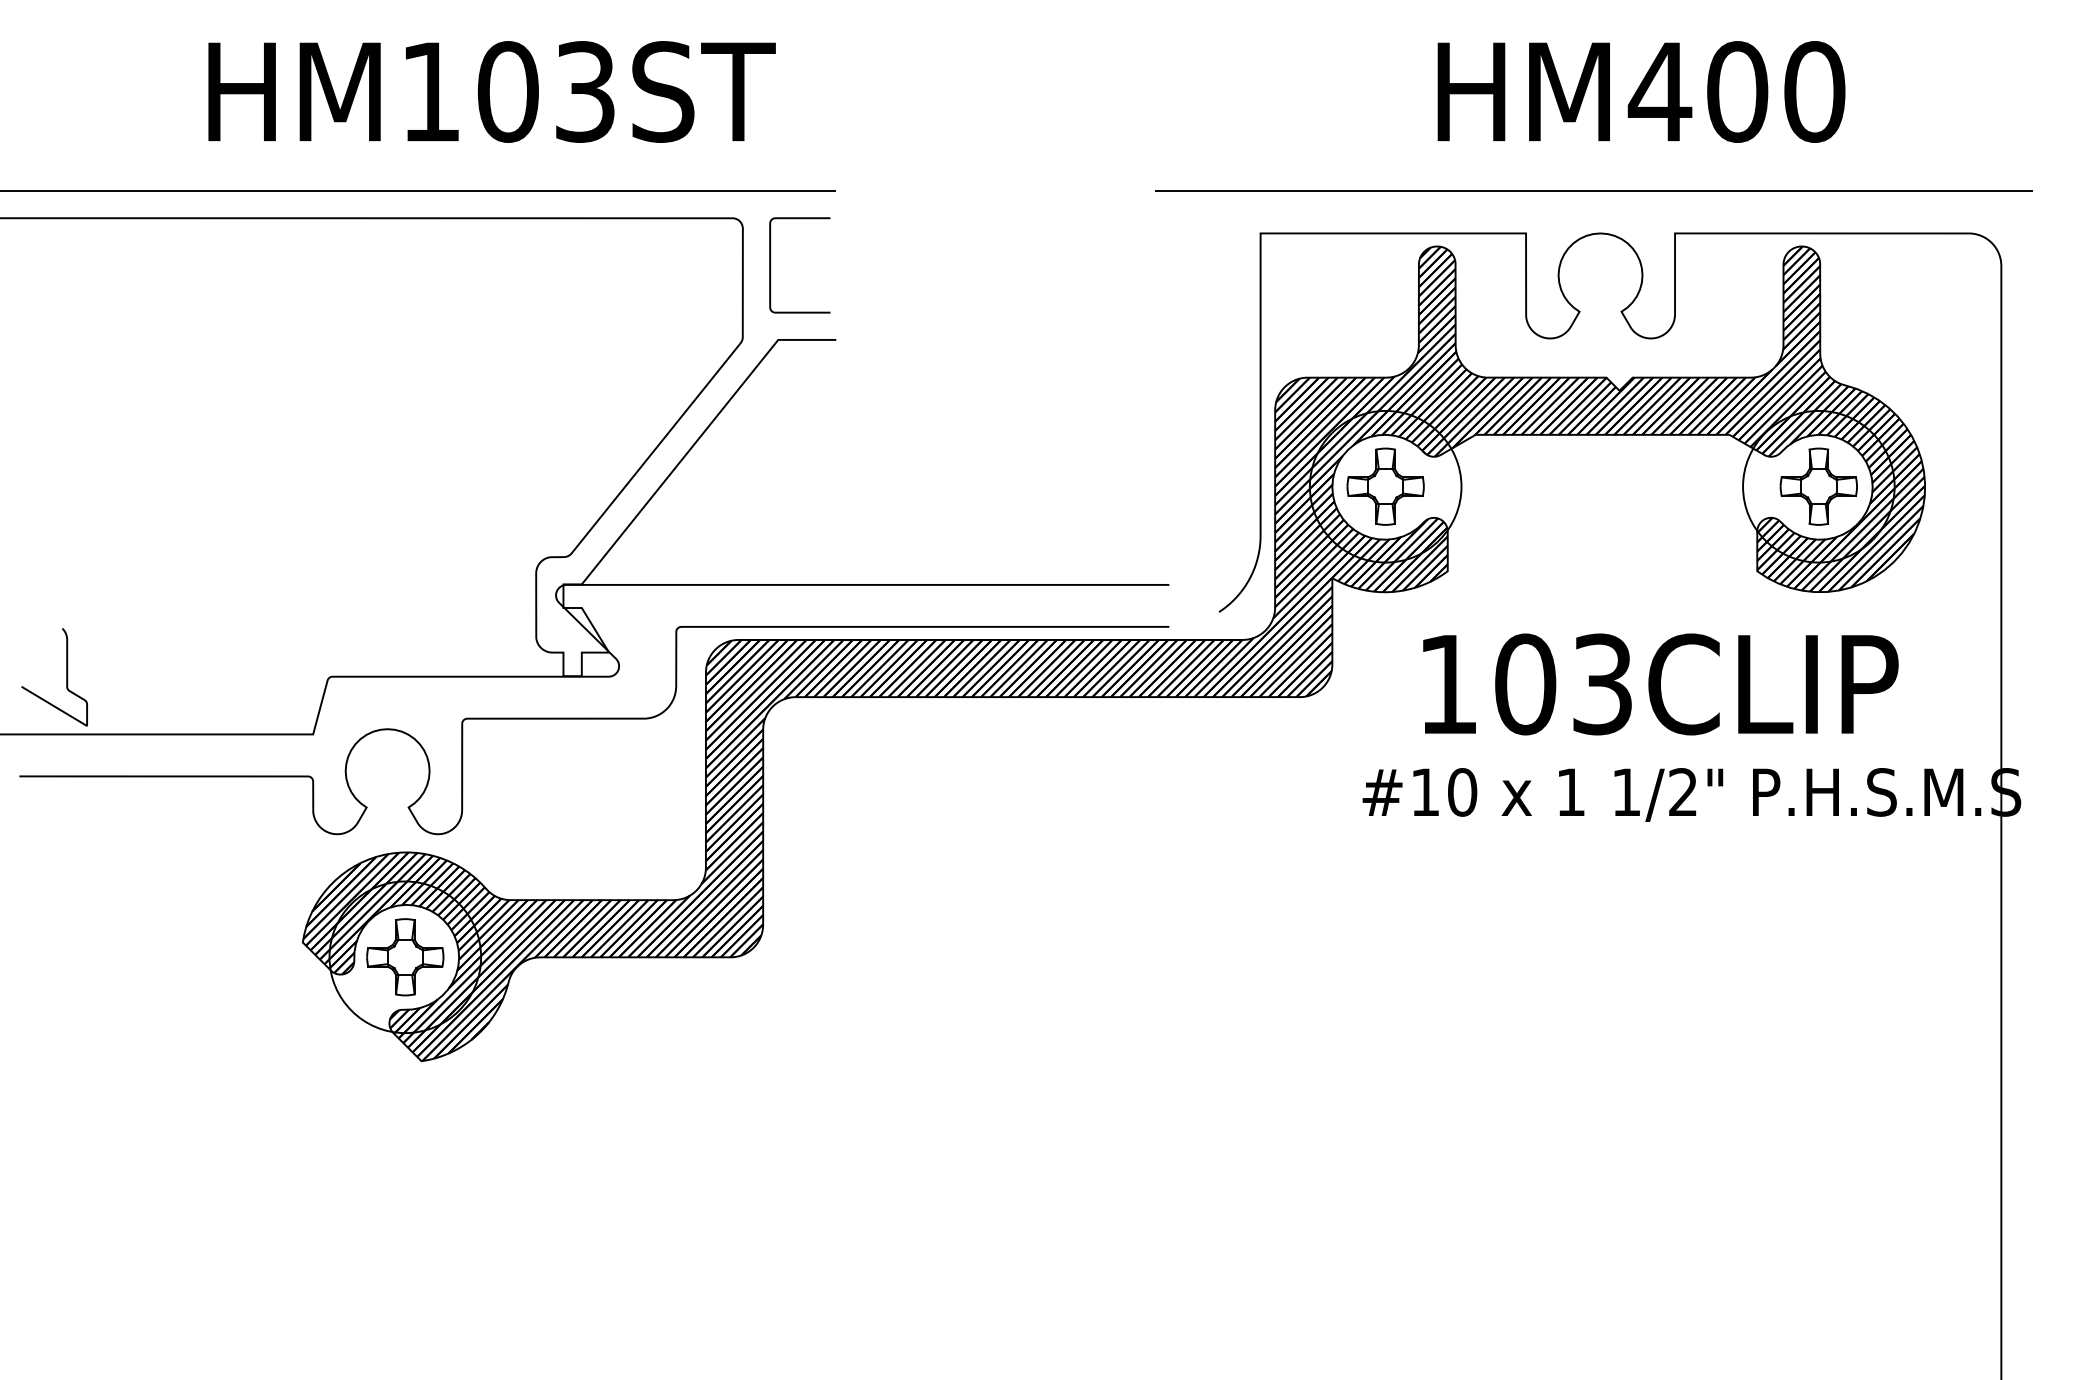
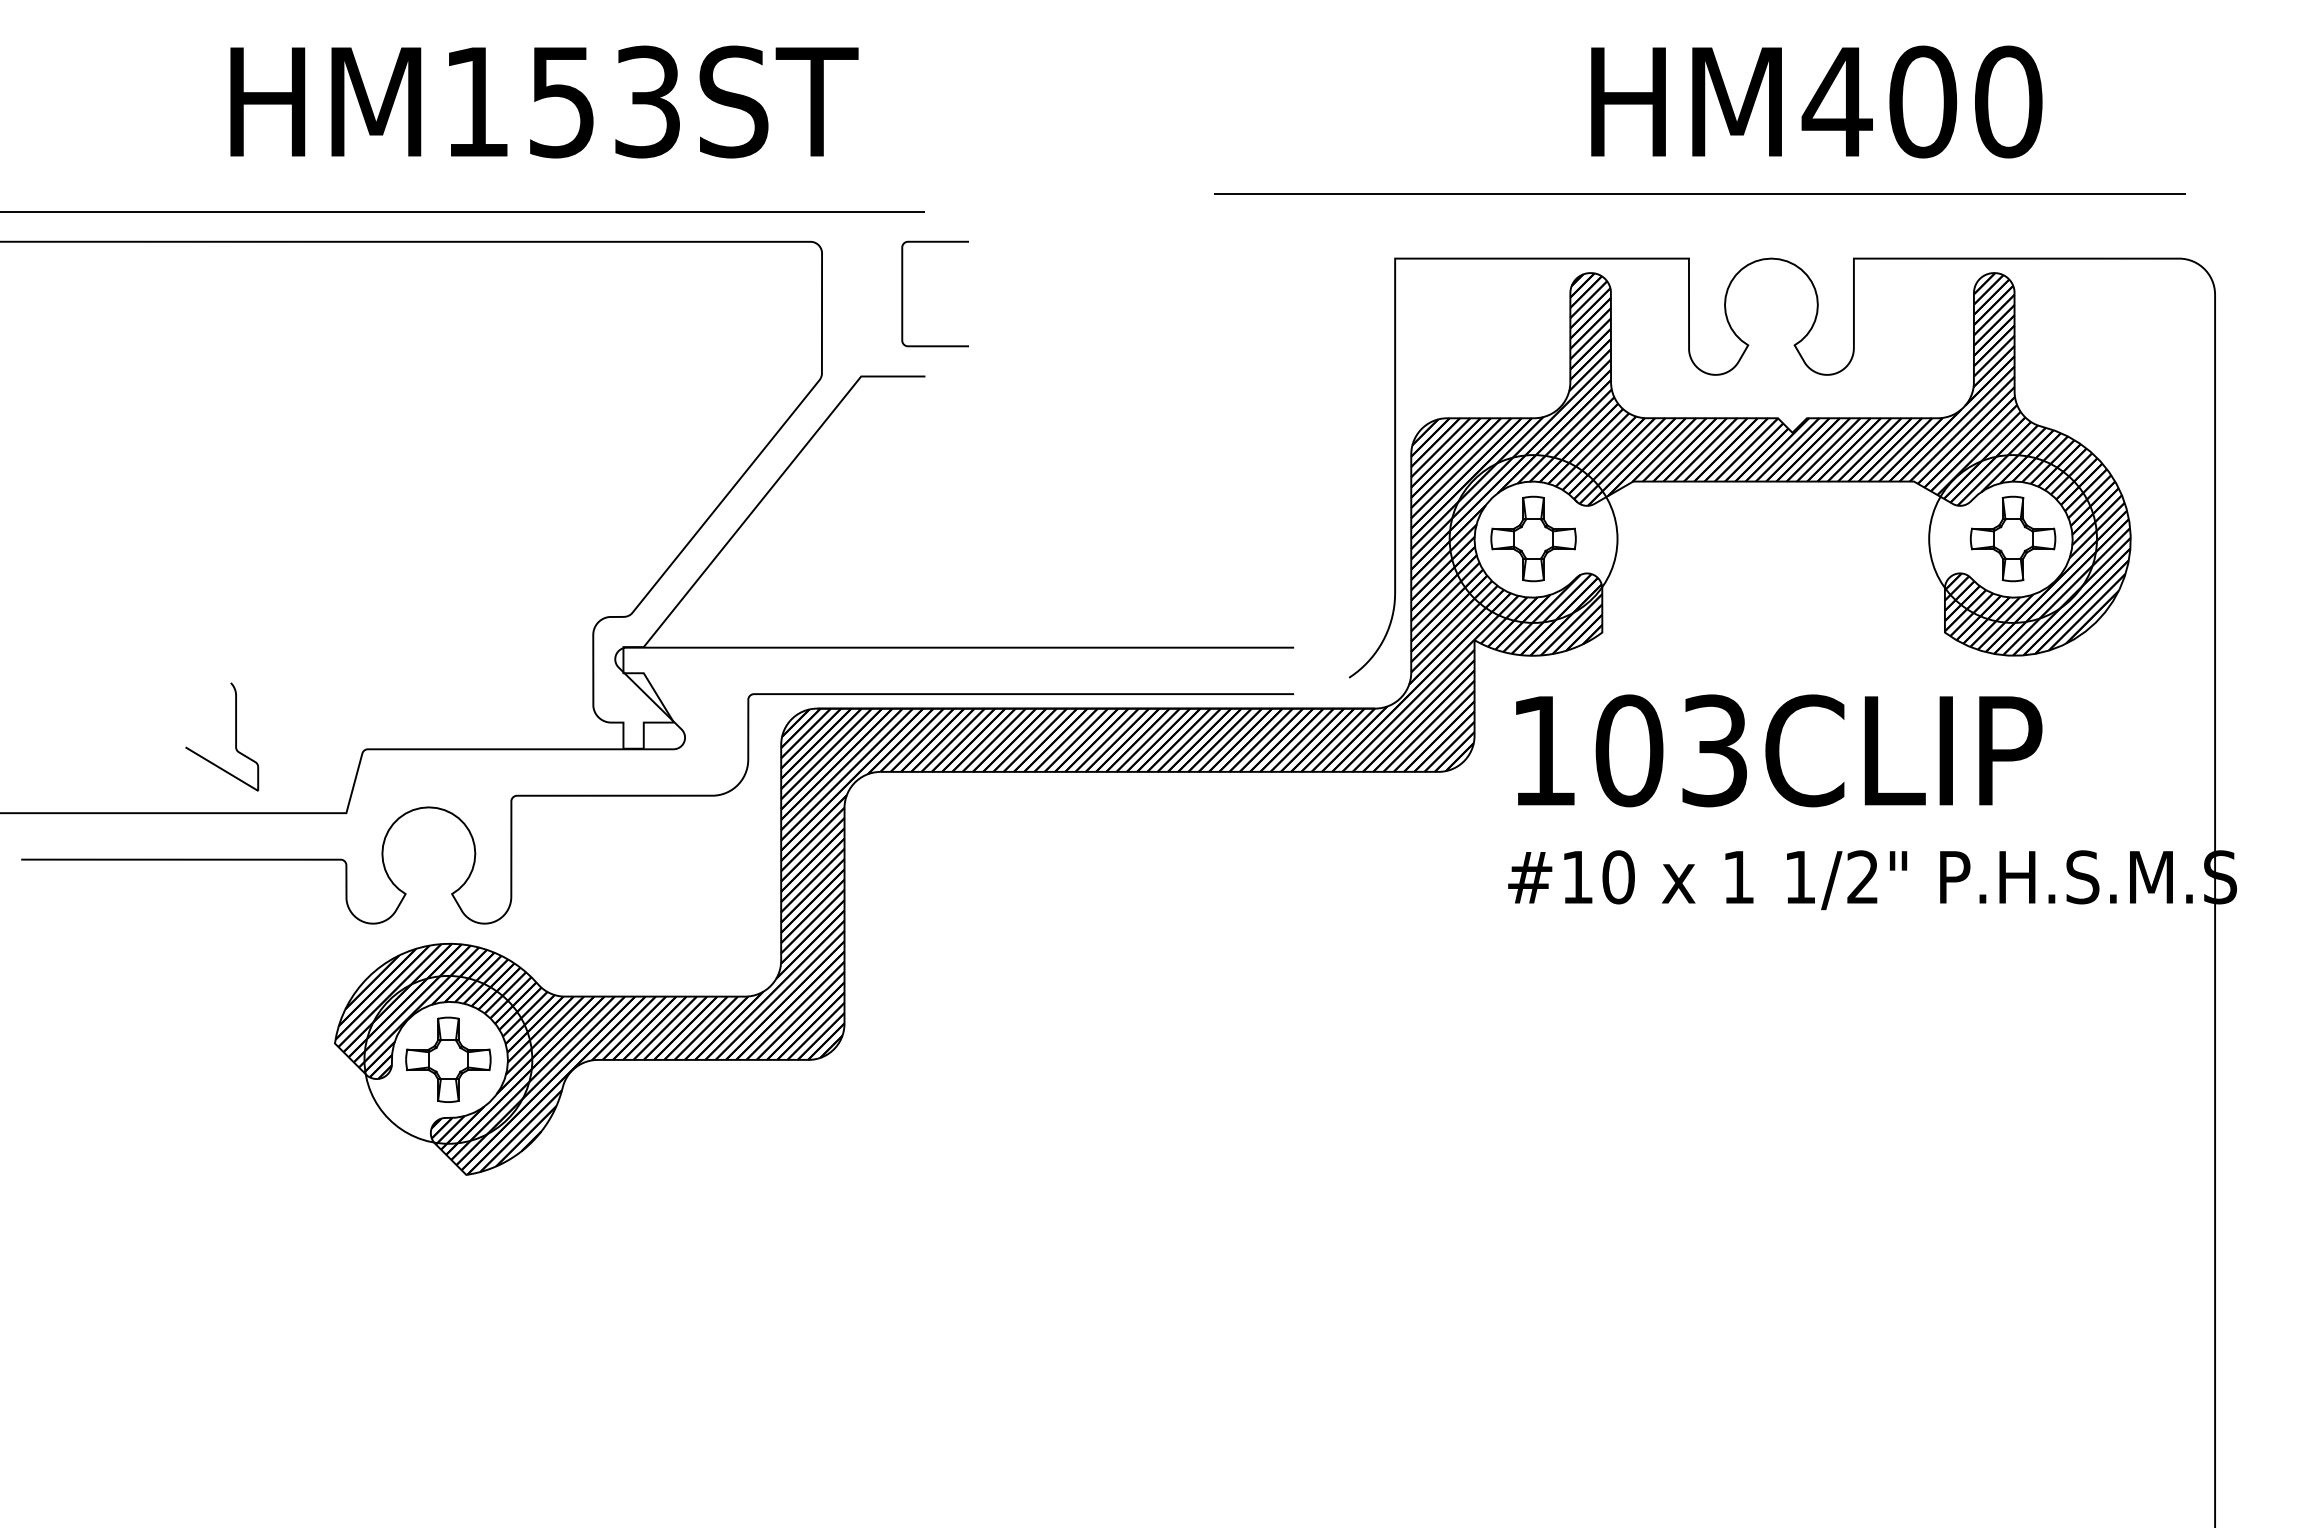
text: (508, 91) -> (562, 101), HM103ST -> HM153ST
line: (1593, 190) -> (1699, 193), moved
curve: (771, 264) -> (903, 293), moved
curve: (66, 676) -> (235, 736), moved
text: (1661, 684) -> (1779, 750), moved

